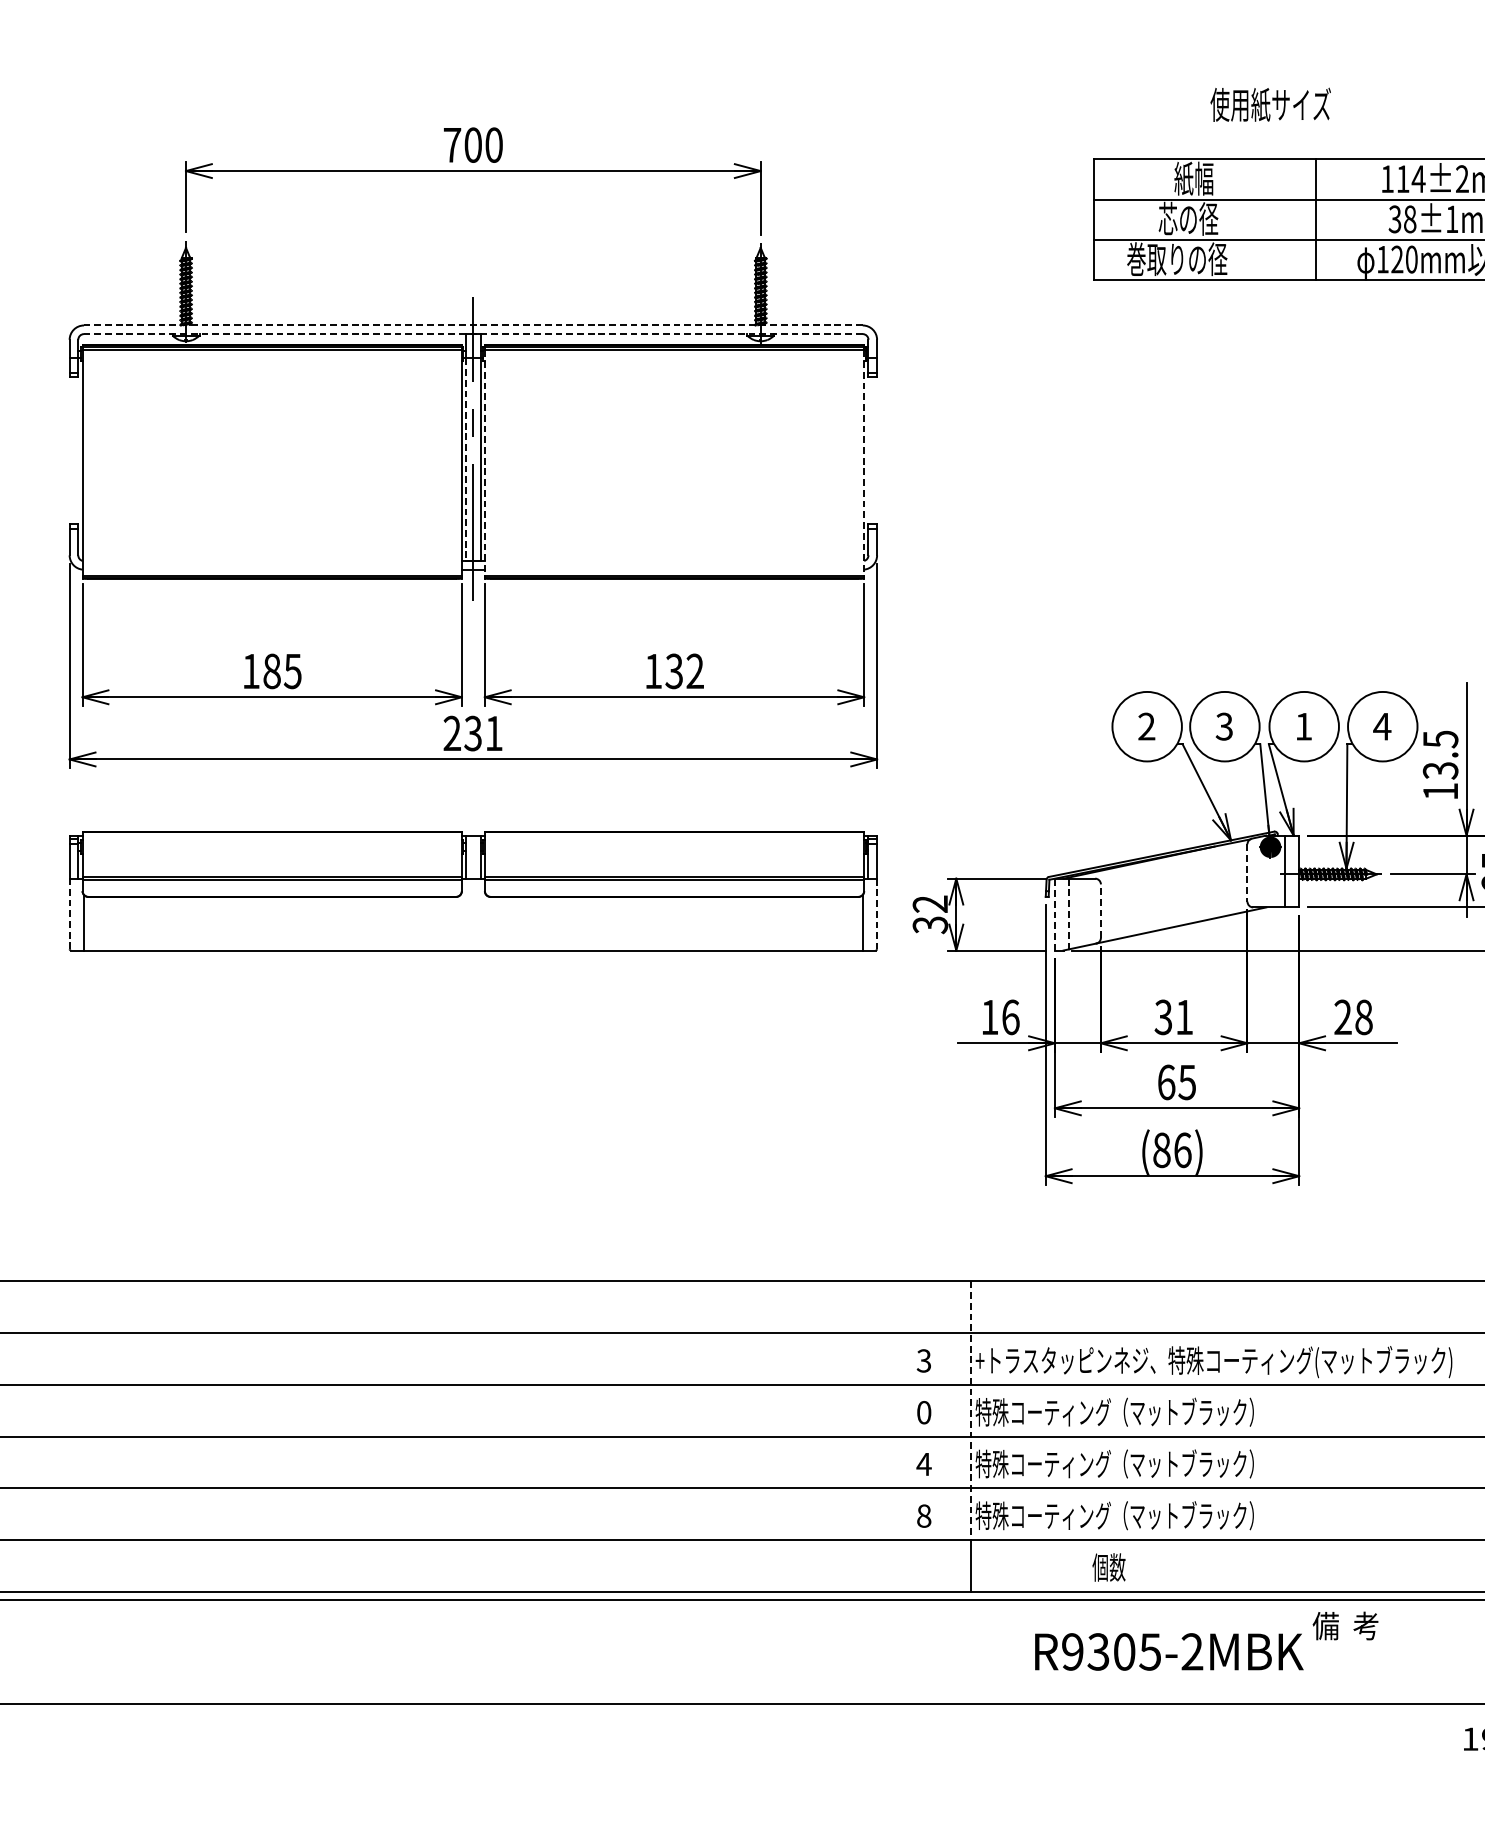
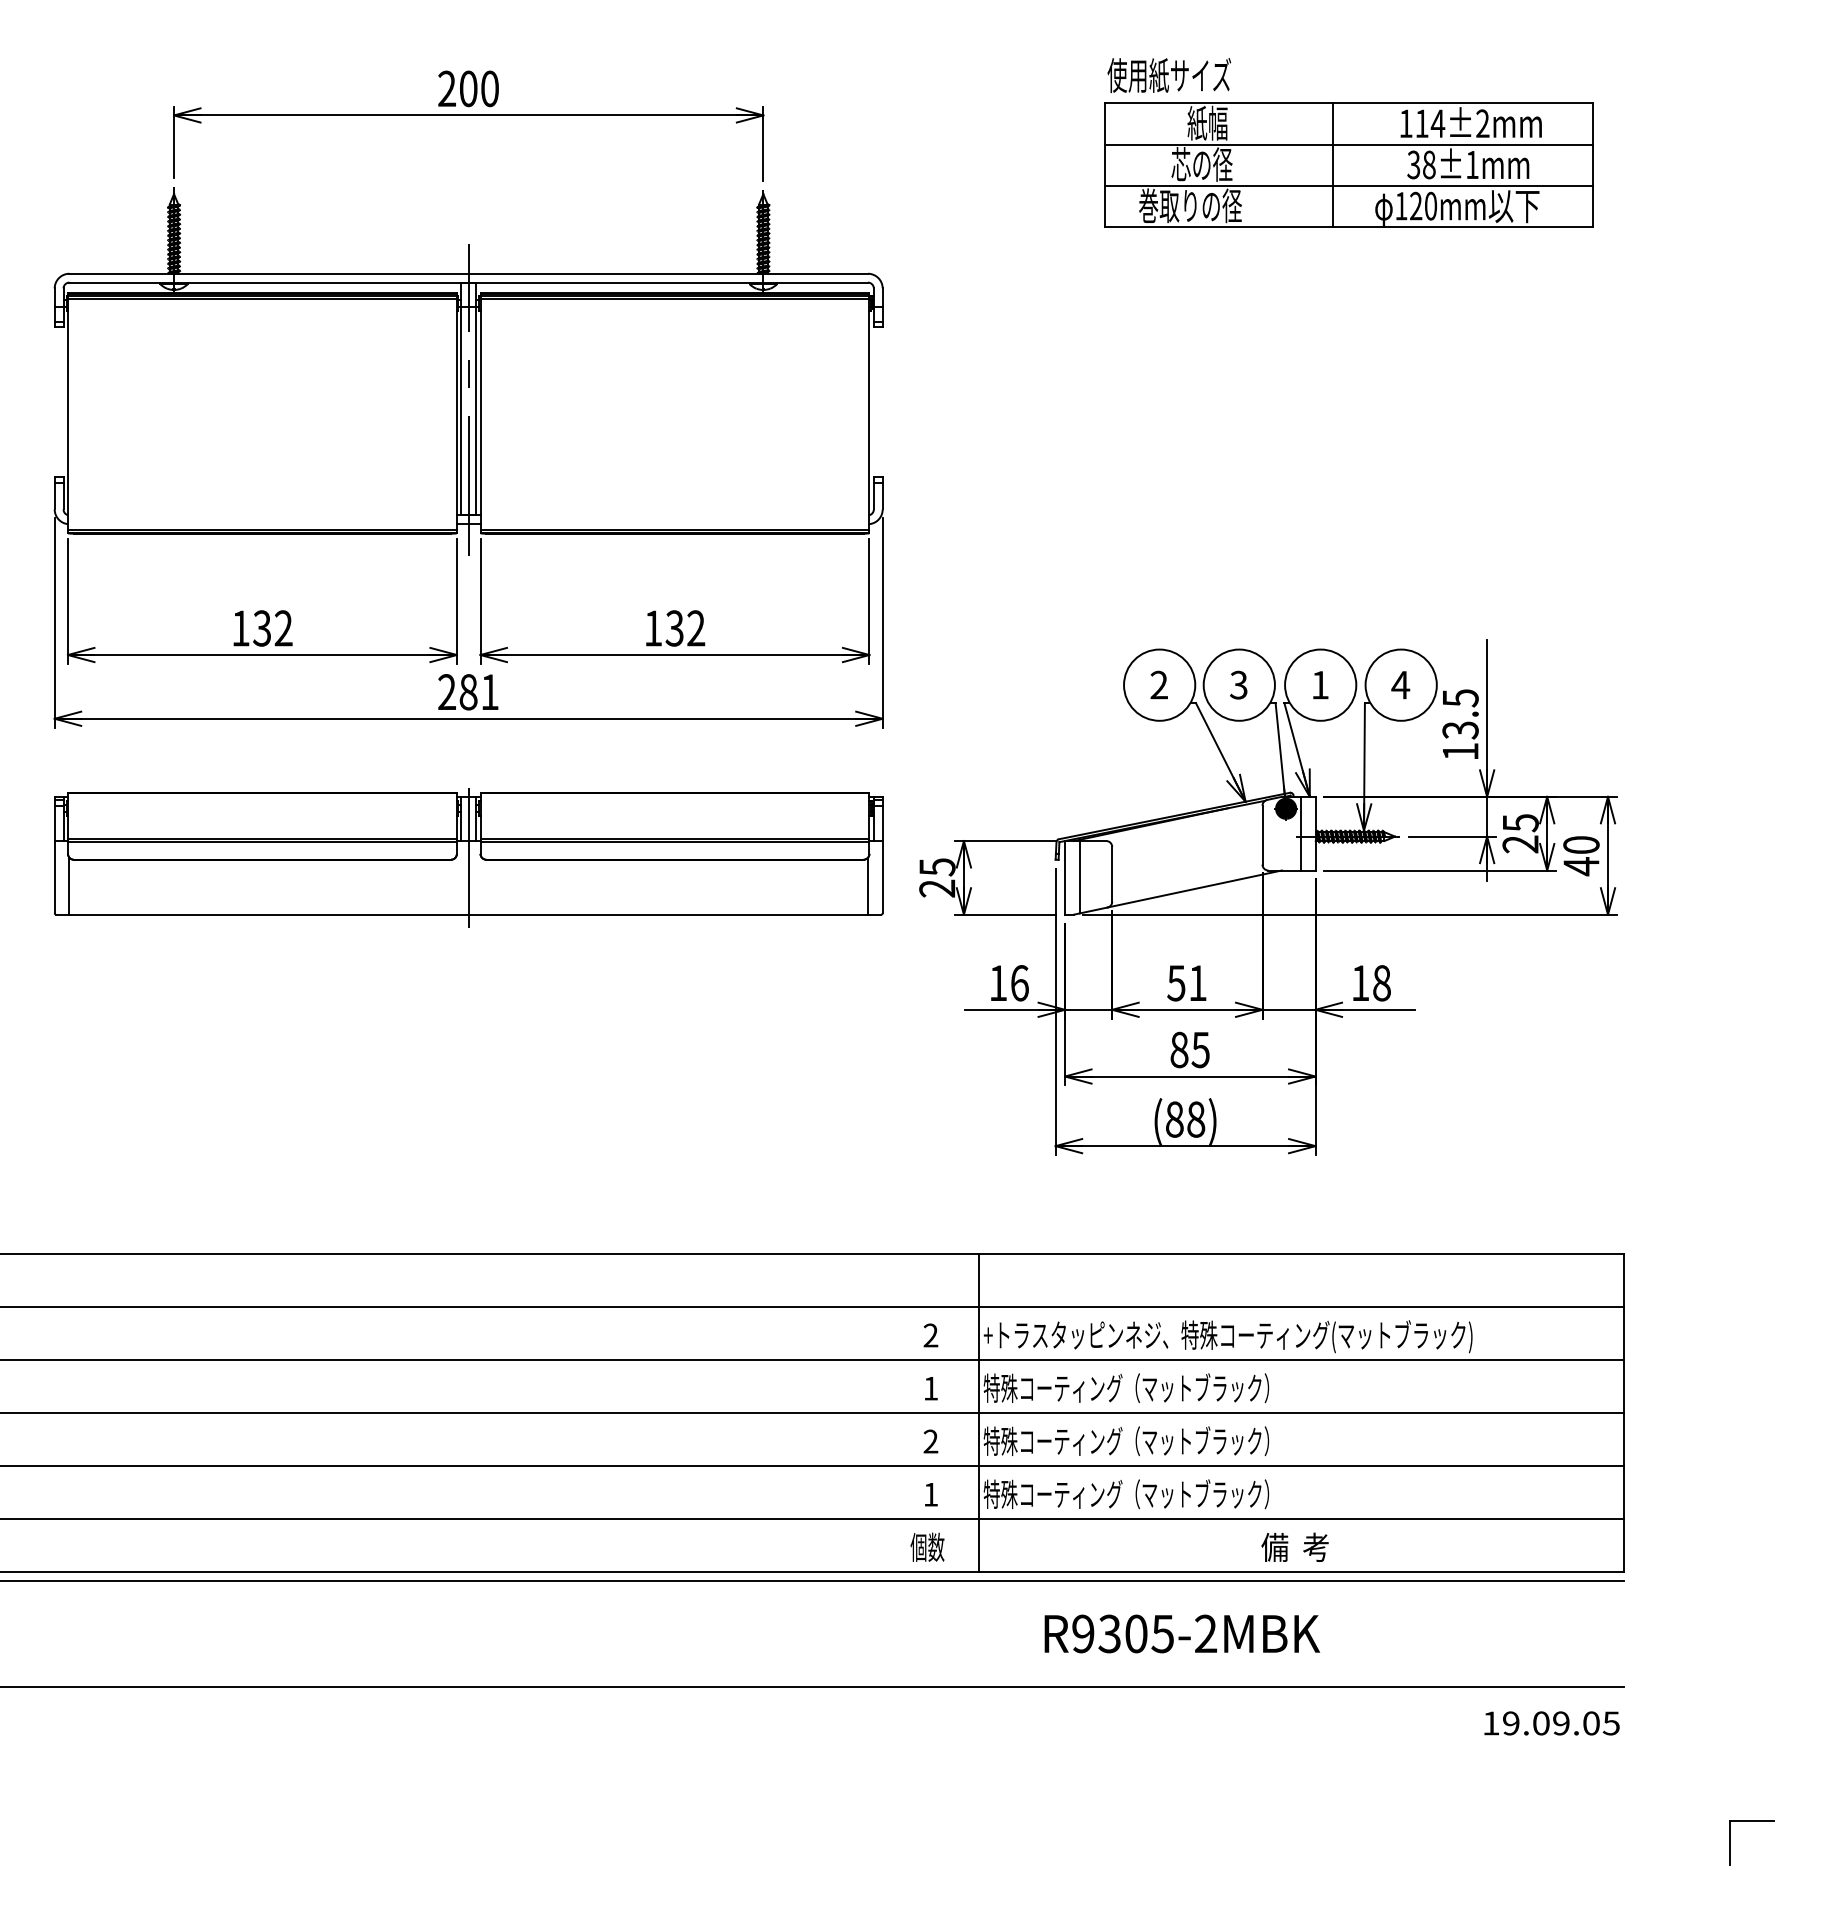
text: (1270, 104) -> (1169, 75), moved
text: (452, 144) -> (447, 88), 700 -> 200
line: (473, 325) -> (468, 273), dashed -> solid
line: (473, 333) -> (468, 282), dashed -> solid
line: (466, 459) -> (461, 411), dashed -> solid
line: (484, 462) -> (480, 414), dashed -> solid
line: (864, 462) -> (869, 414), dashed -> solid
text: (282, 671) -> (272, 628), 185 -> 132
text: (473, 733) -> (468, 692), 231 -> 281
line: (1247, 873) -> (1262, 835), dashed -> solid
line: (473, 896) -> (468, 859), added
line: (1101, 910) -> (1112, 873), dashed -> solid
line: (69, 913) -> (54, 876), dashed -> solid
line: (876, 914) -> (882, 877), dashed -> solid
text: (930, 914) -> (937, 877), 32 -> 25
line: (1055, 914) -> (1065, 877), dashed -> solid
line: (1069, 914) -> (1079, 877), dashed -> solid
text: (1163, 1016) -> (1176, 982), 31 -> 51
text: (1343, 1016) -> (1360, 982), 28 -> 18
text: (1166, 1081) -> (1179, 1049), 65 -> 85
text: (1183, 1150) -> (1196, 1119), (86) -> (88)
text: (923, 1360) -> (930, 1335), 3 -> 2
line: (970, 1410) -> (978, 1386), dashed -> solid
text: (923, 1412) -> (930, 1388), 0 -> 1
text: (923, 1464) -> (930, 1441), 4 -> 2
text: (923, 1515) -> (930, 1494), 8 -> 1
text: (1109, 1566) -> (927, 1546), moved
text: (1345, 1625) -> (1294, 1546), moved

